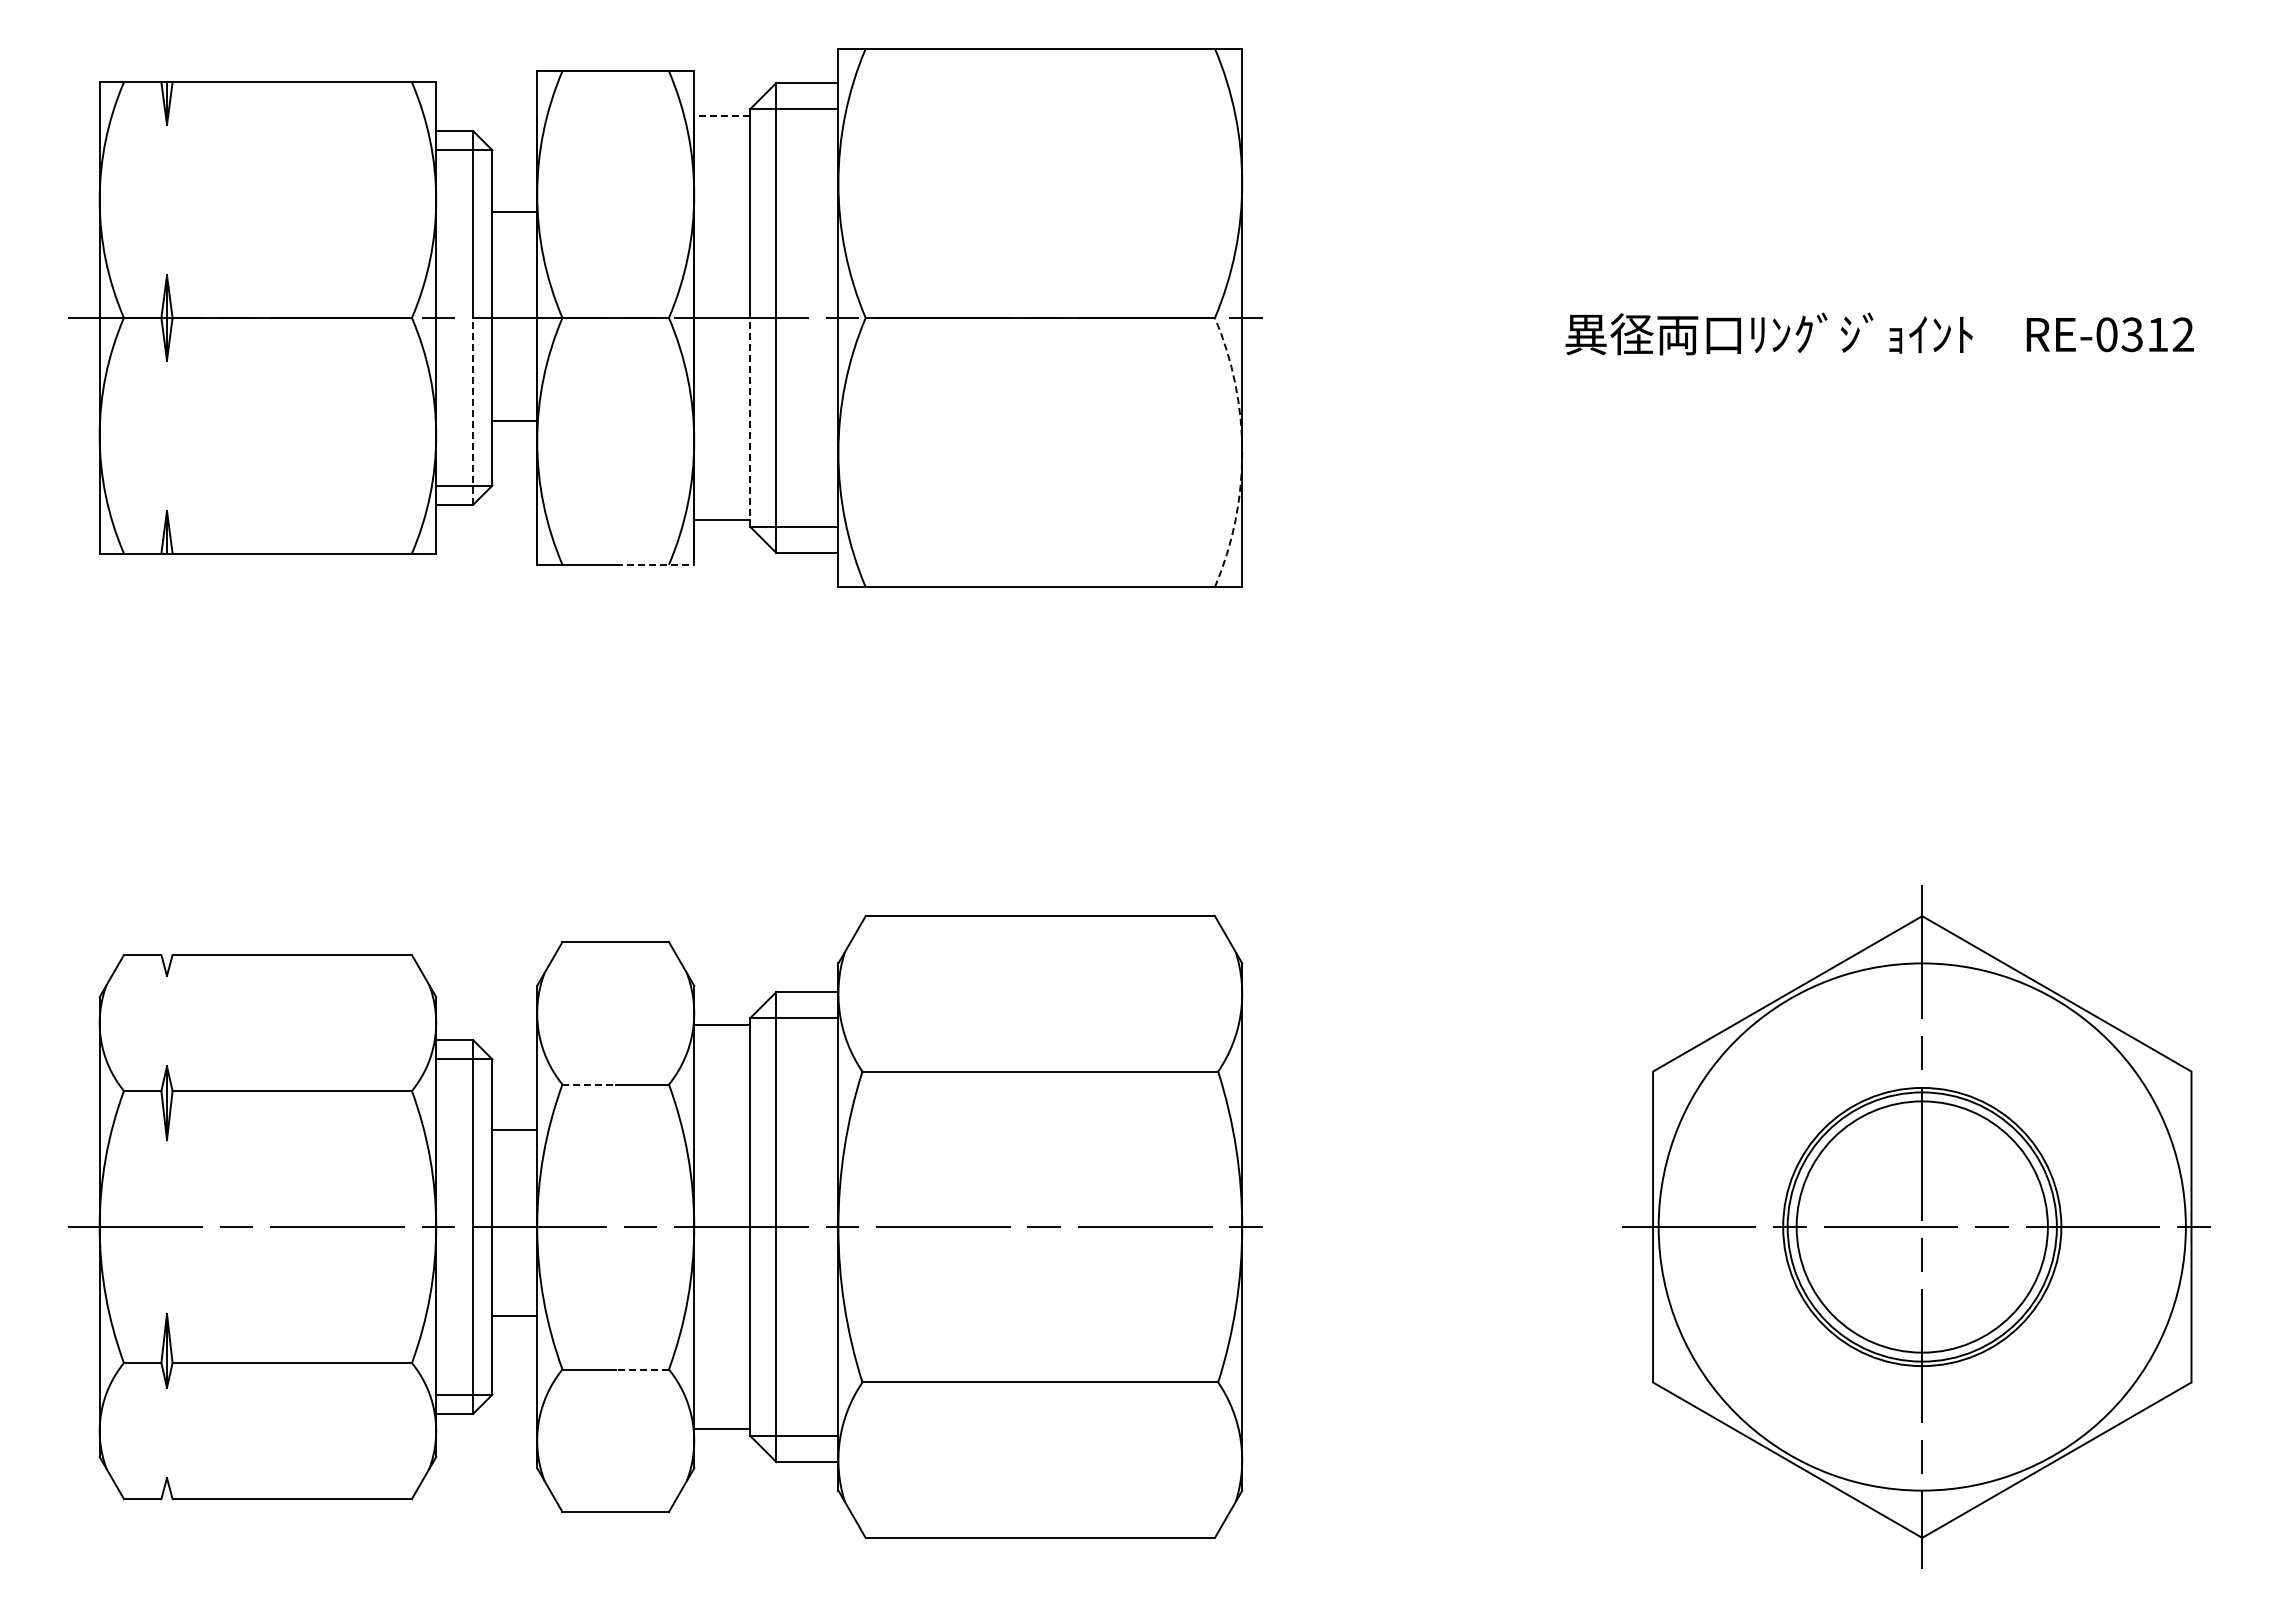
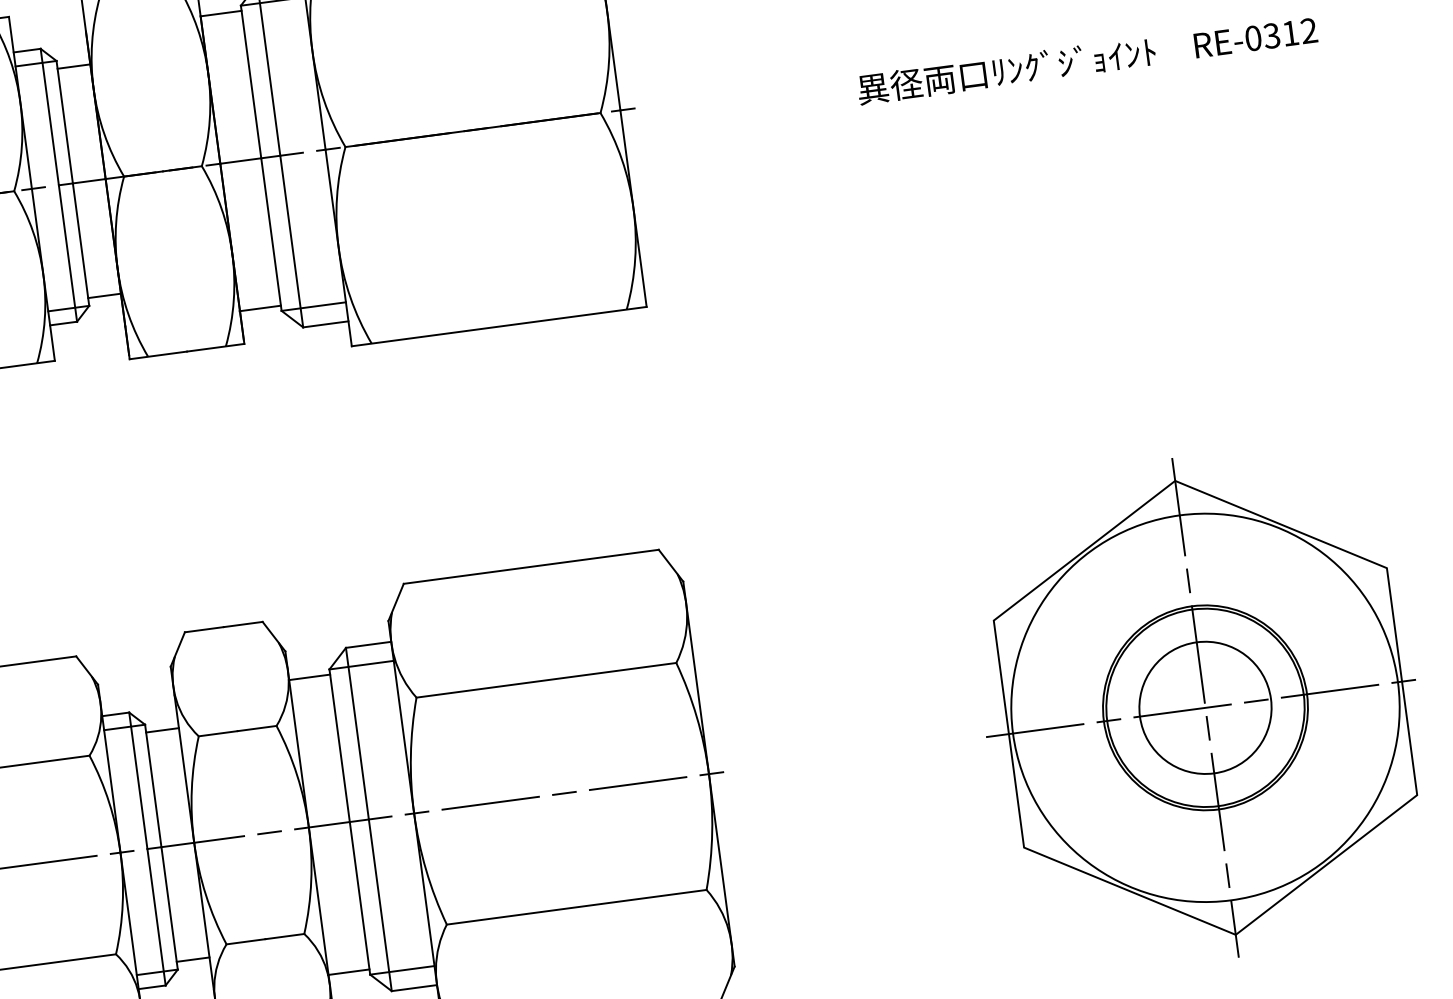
line: (721, 116) -> (220, 14), dashed -> solid
line: (514, 211) -> (73, 66), moved
line: (473, 410) -> (68, 252), dashed -> solid
line: (514, 421) -> (104, 296), moved
line: (750, 421) -> (271, 233), dashed -> solid
arc: (1242, 452) -> (633, 208), dashed -> solid
line: (655, 564) -> (216, 347), dashed -> solid
line: (589, 1084) -> (218, 733), dashed -> solid
line: (514, 1129) -> (162, 729), moved
circle: (1922, 1226) -> (1205, 707), size x0.71
line: (514, 1316) -> (192, 959), moved
line: (642, 1369) -> (284, 936), dashed -> solid

